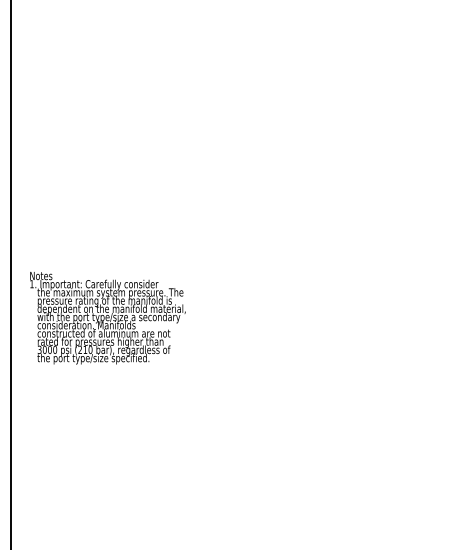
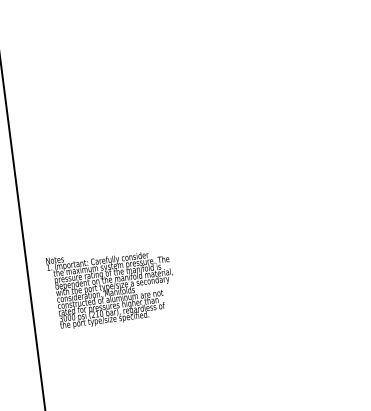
text: (107, 318) -> (111, 287), moved

